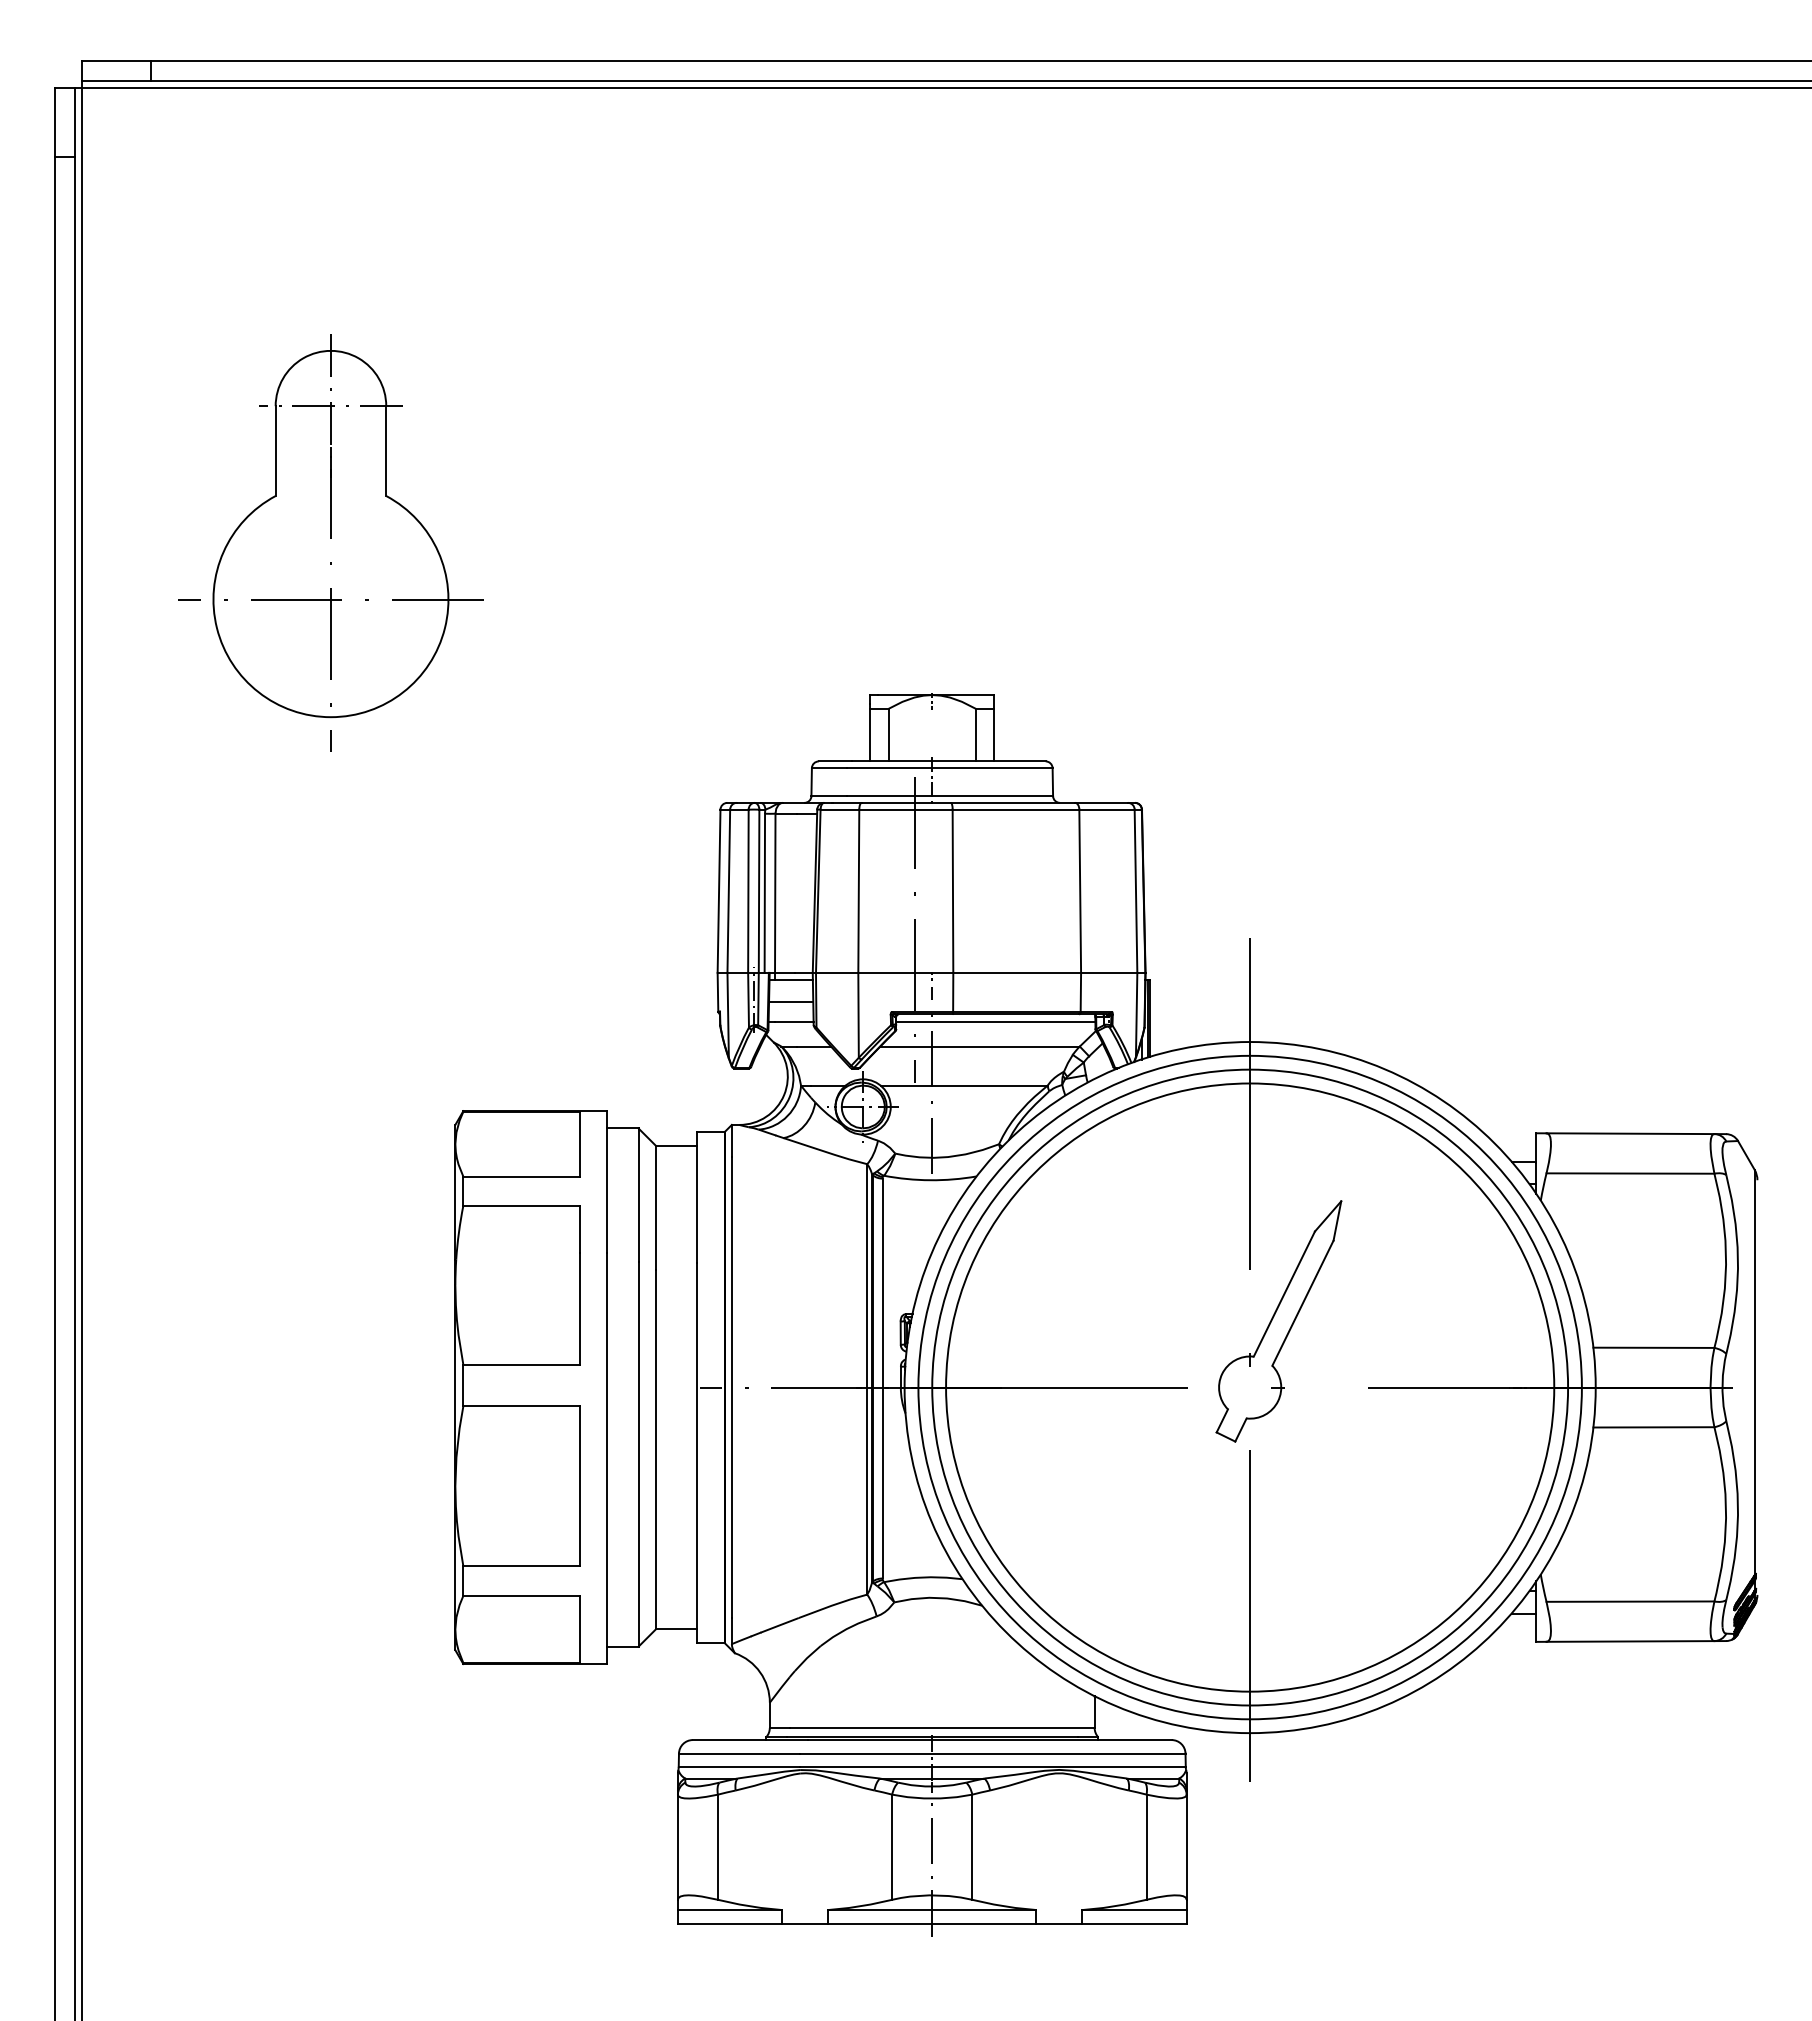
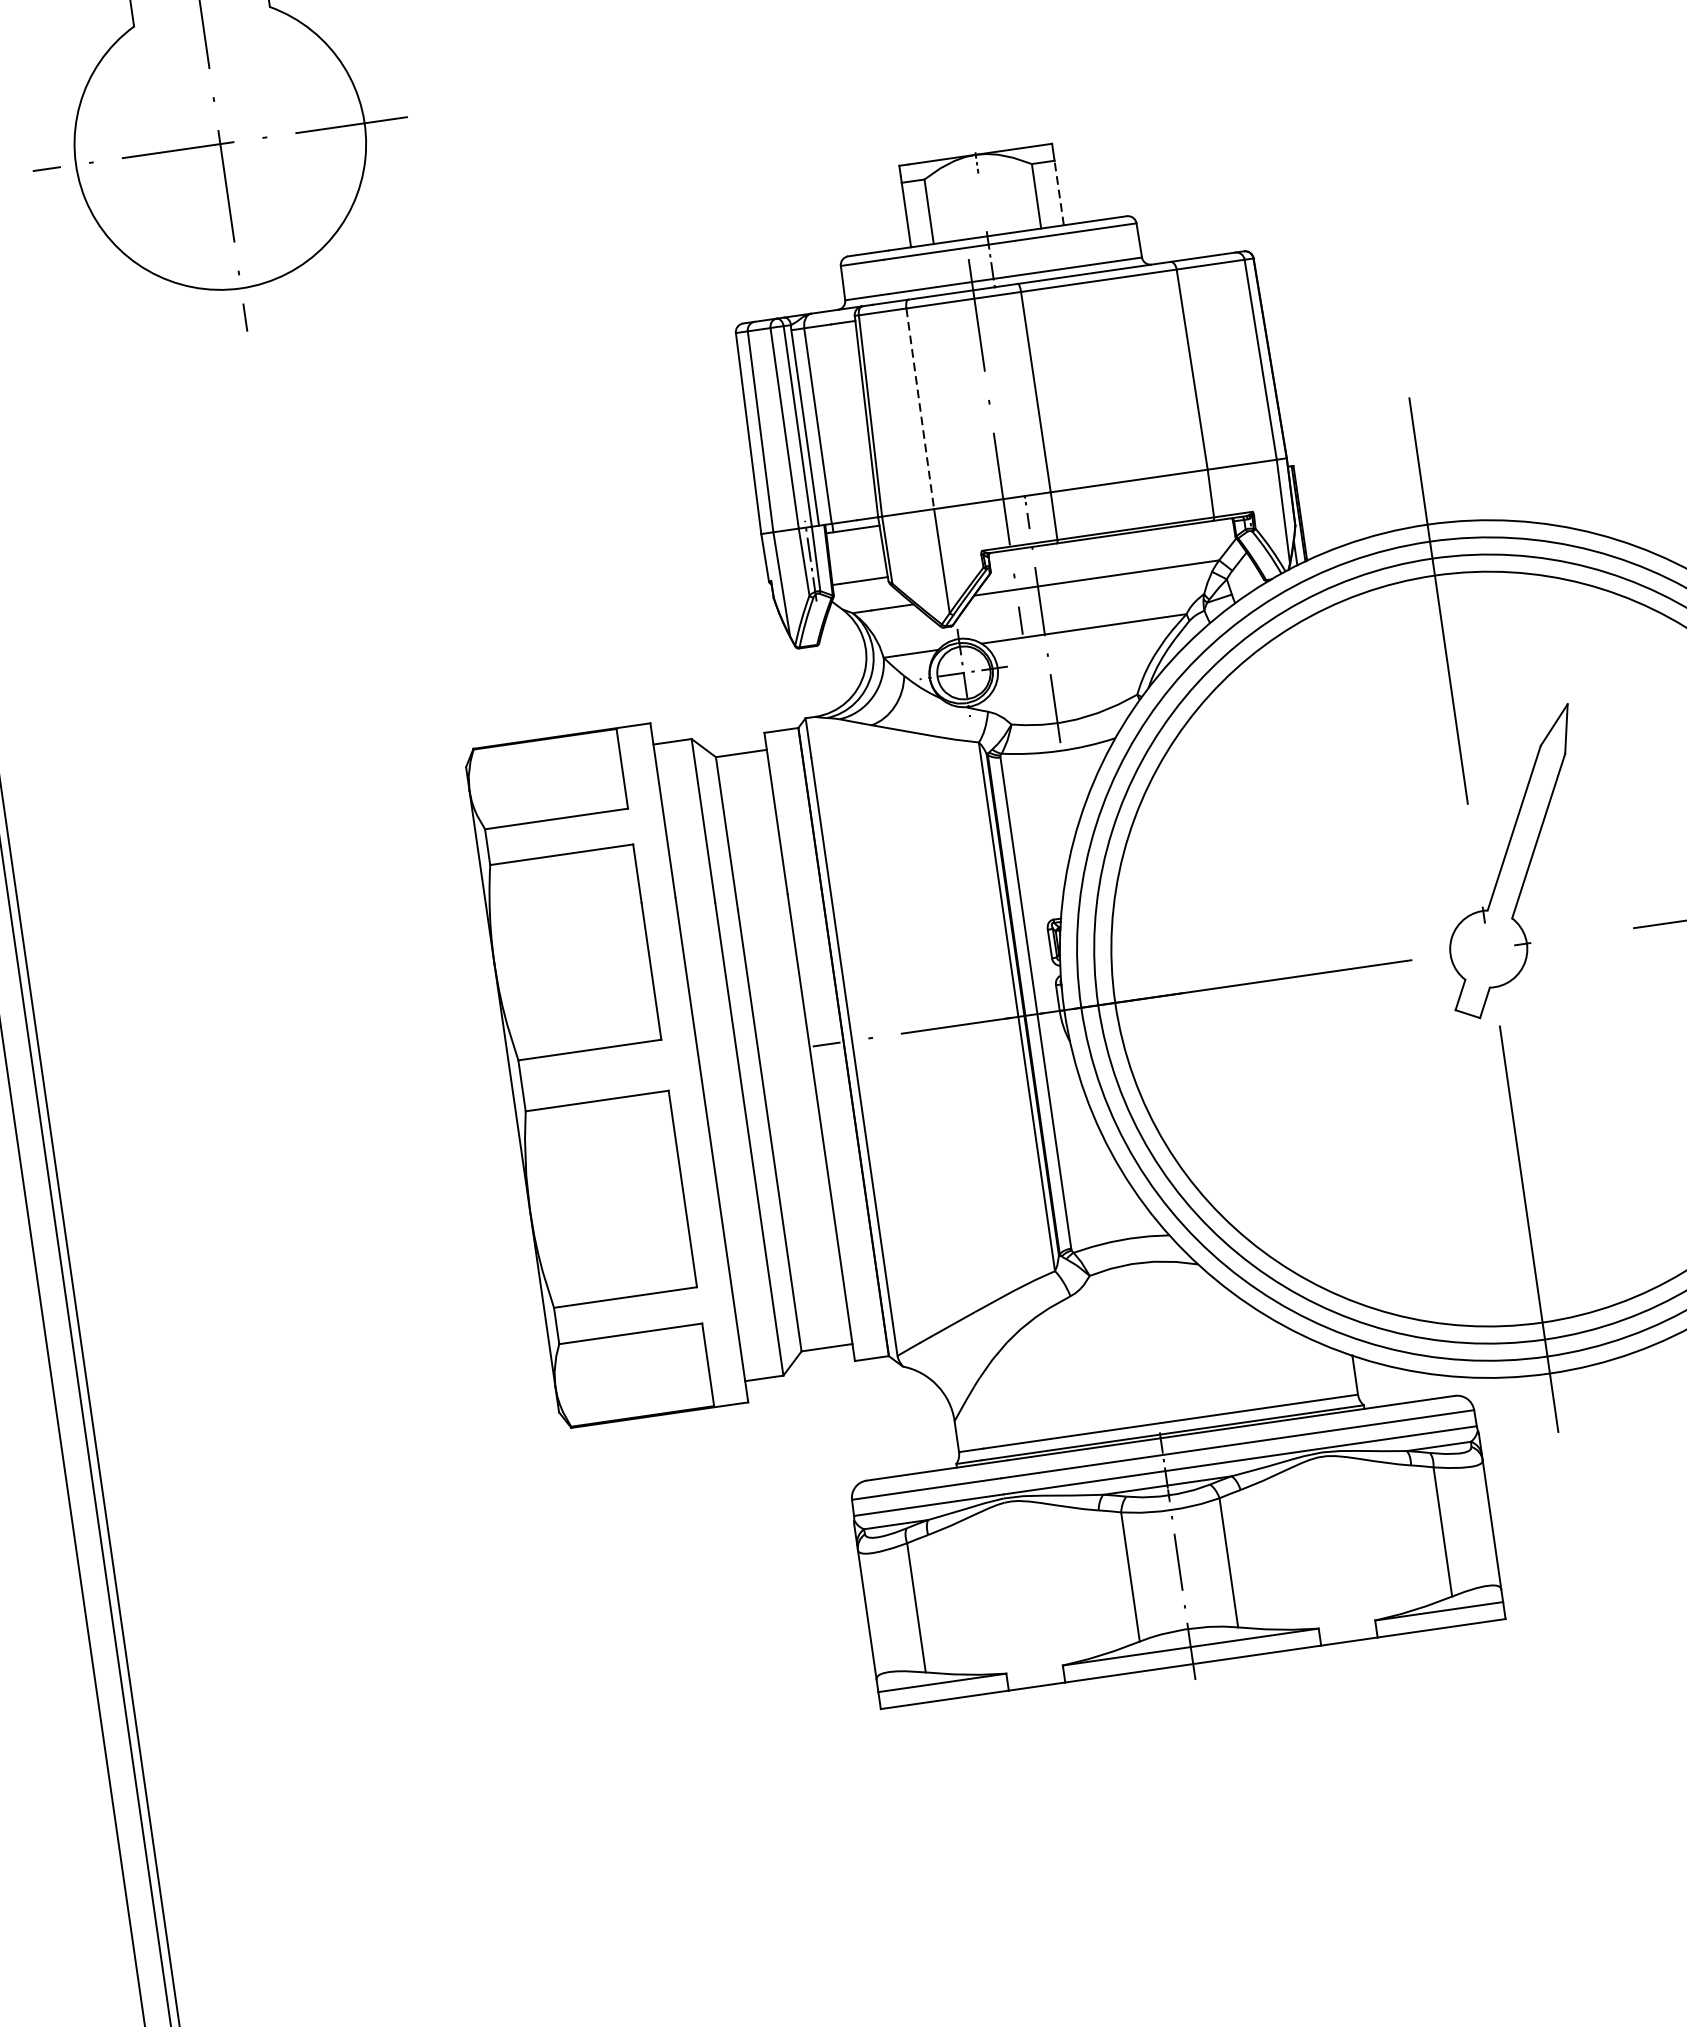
line: (994, 734) -> (1059, 192), solid -> dashed
line: (858, 891) -> (919, 409), solid -> dashed
line: (791, 1002) -> (857, 557), removed
line: (995, 1021) -> (1111, 544), removed

